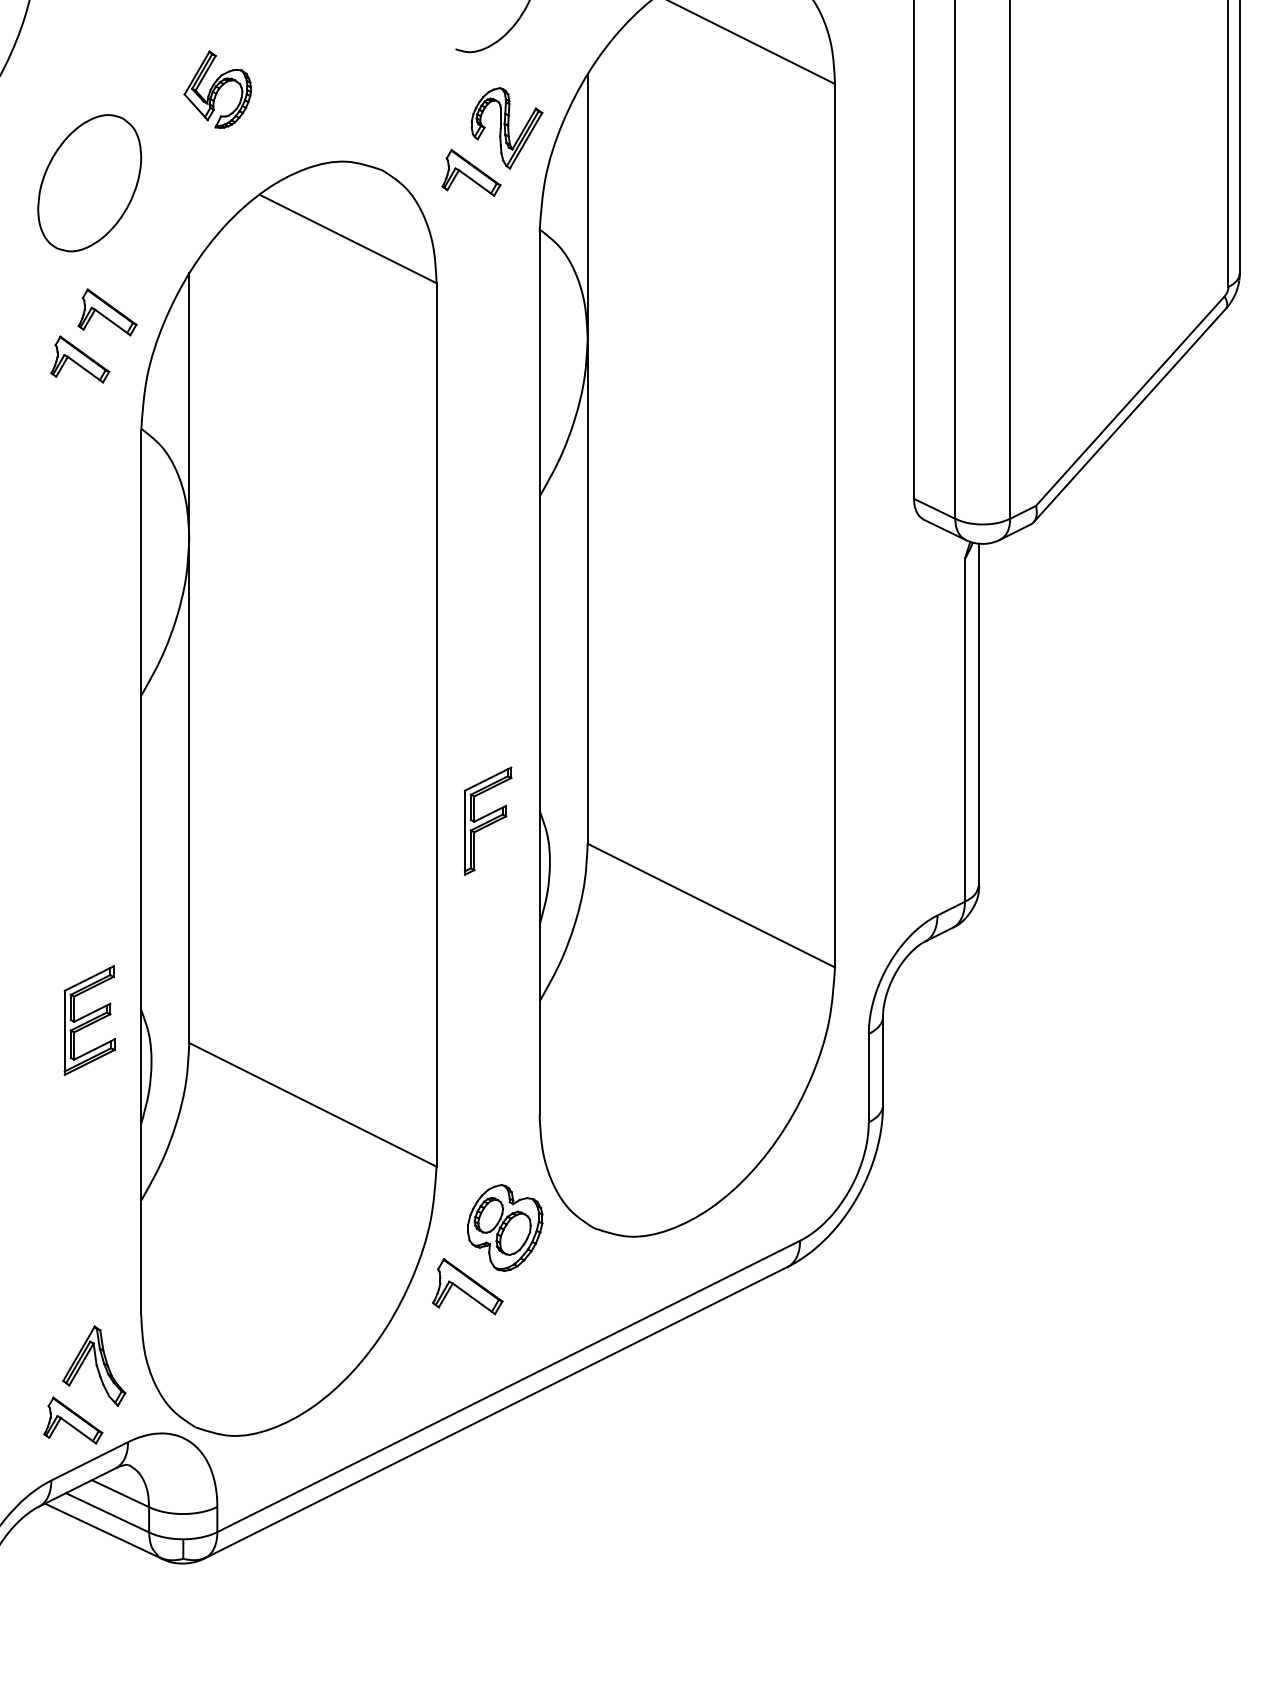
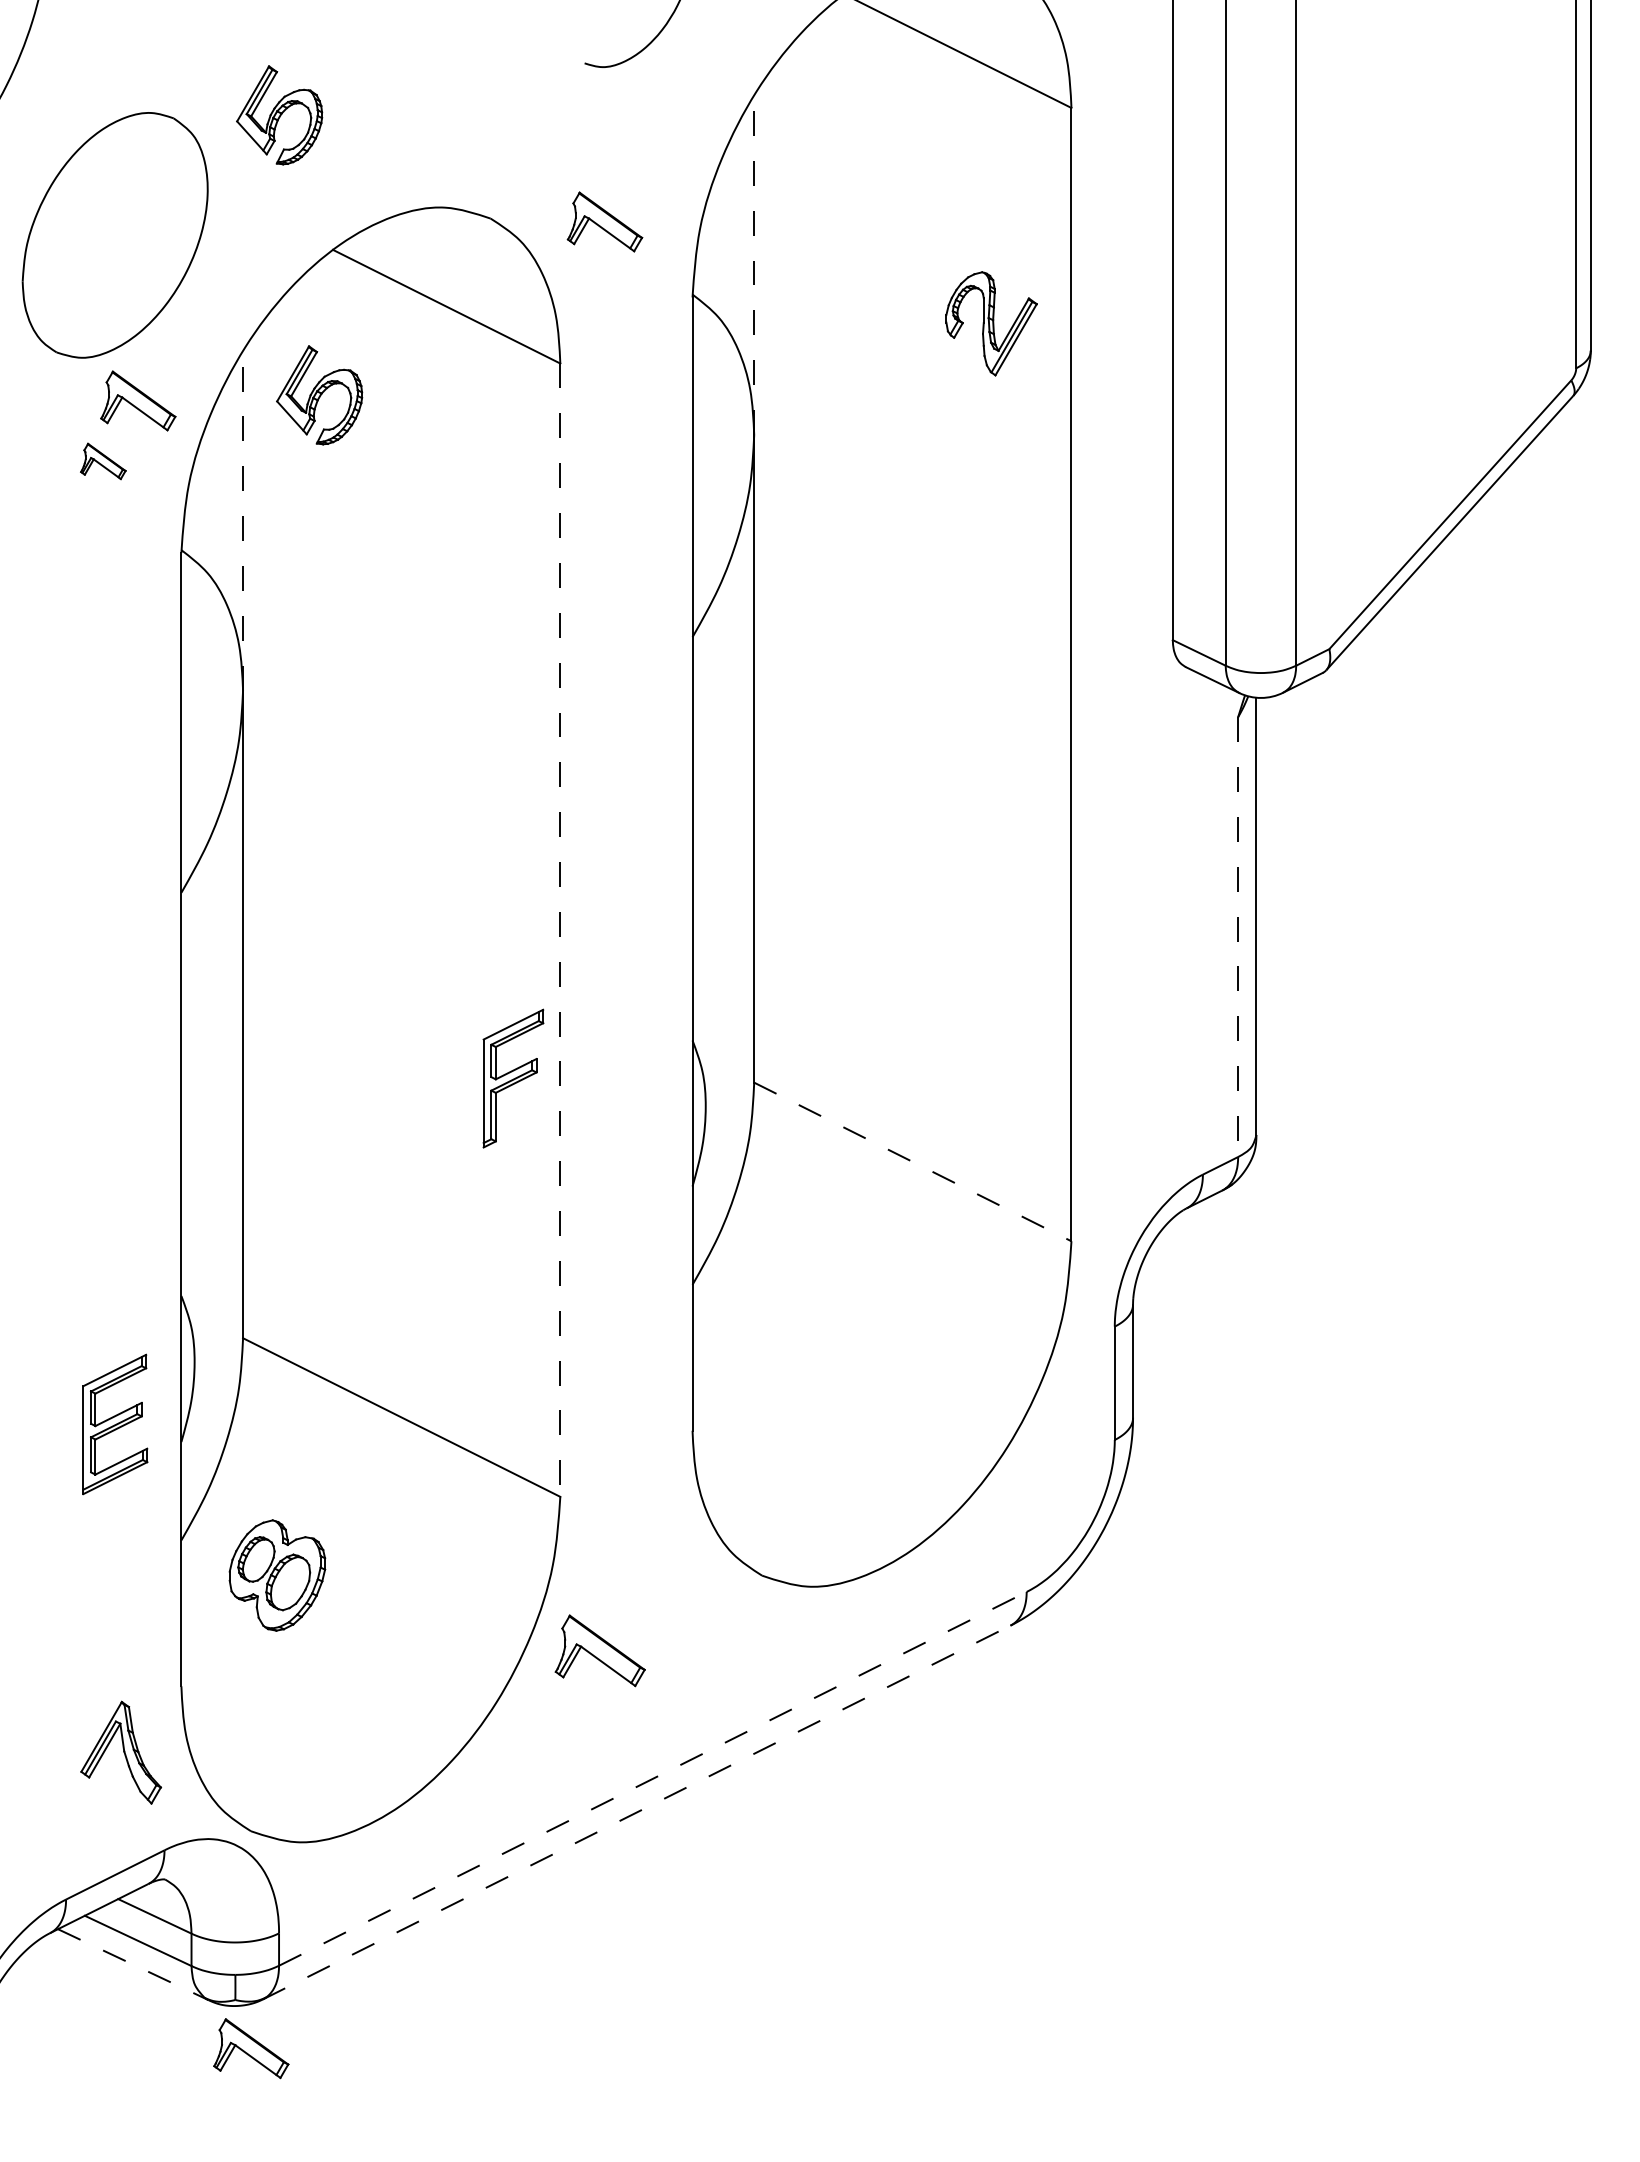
part: (506, 128) -> (991, 323), moved
part: (89, 182) -> (115, 234), size x1.4
line: (587, 206) -> (754, 265), solid -> dashed
part: (248, 308) -> (319, 395), added
part: (80, 359) -> (103, 461), size x0.6
line: (189, 405) -> (243, 520), solid -> dashed
line: (436, 725) -> (560, 930), solid -> dashed
line: (965, 730) -> (1238, 937), solid -> dashed
part: (488, 821) -> (513, 1078), moved
line: (711, 906) -> (913, 1162), solid -> dashed
part: (89, 1020) -> (115, 1424), moved
part: (505, 1227) -> (277, 1575), moved
line: (508, 1386) -> (652, 1778), solid -> dashed
line: (495, 1412) -> (636, 1812), solid -> dashed
part: (73, 1420) -> (251, 2048), moved
line: (103, 1531) -> (133, 1964), solid -> dashed

